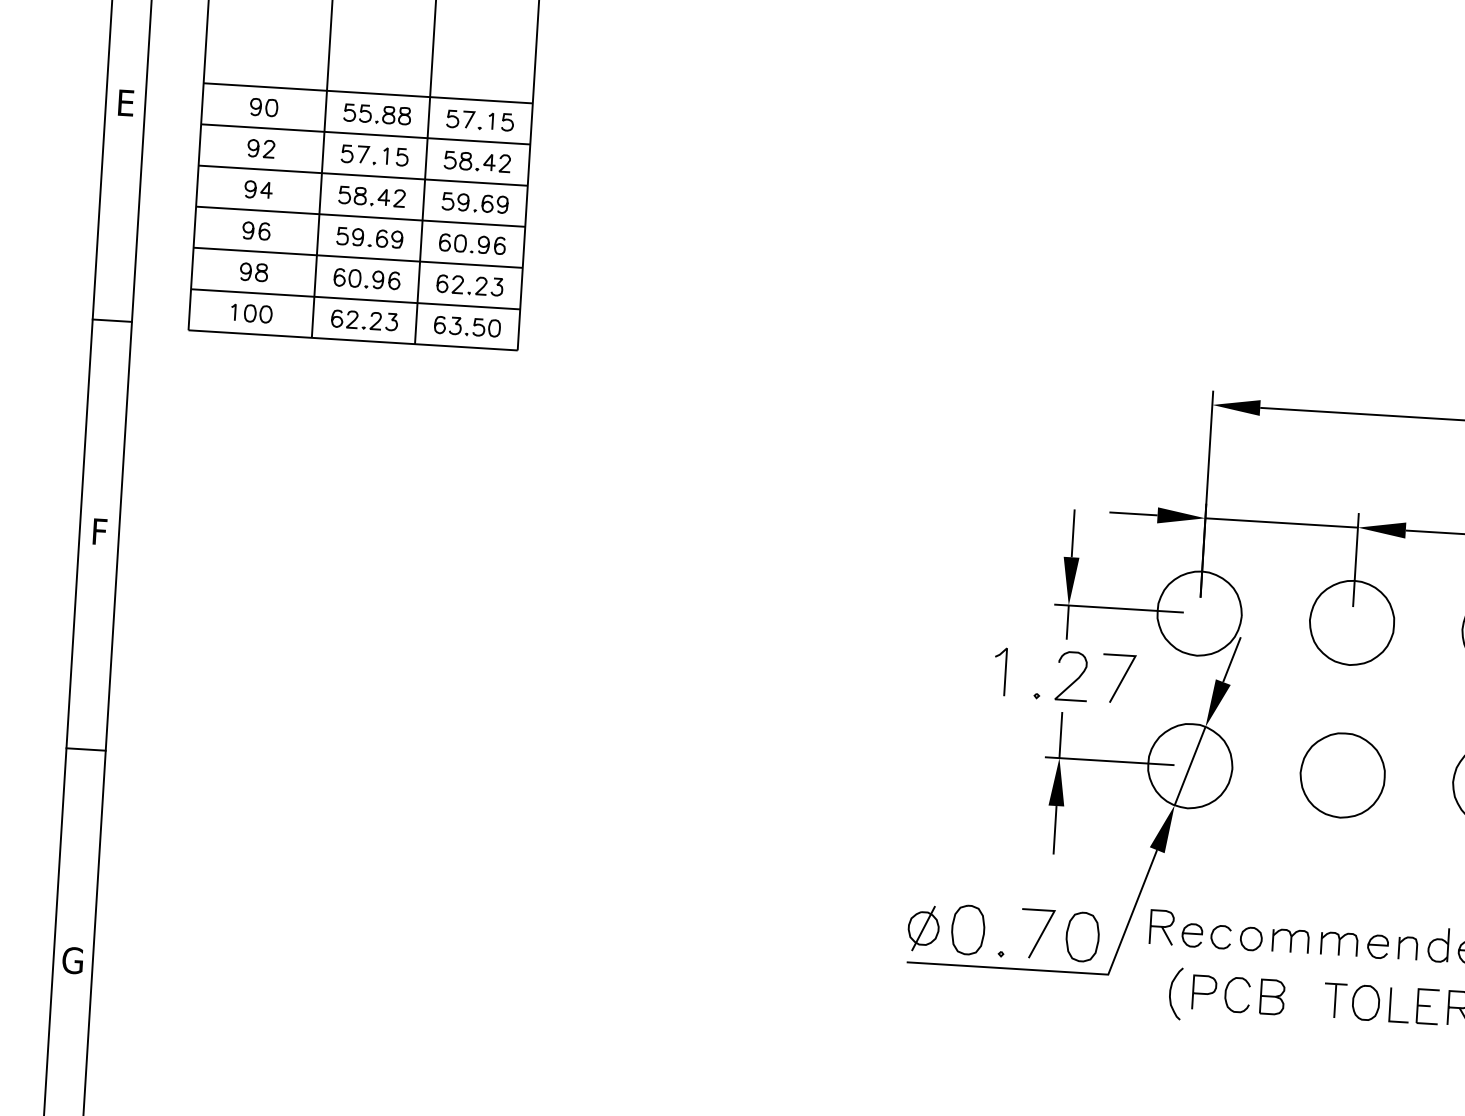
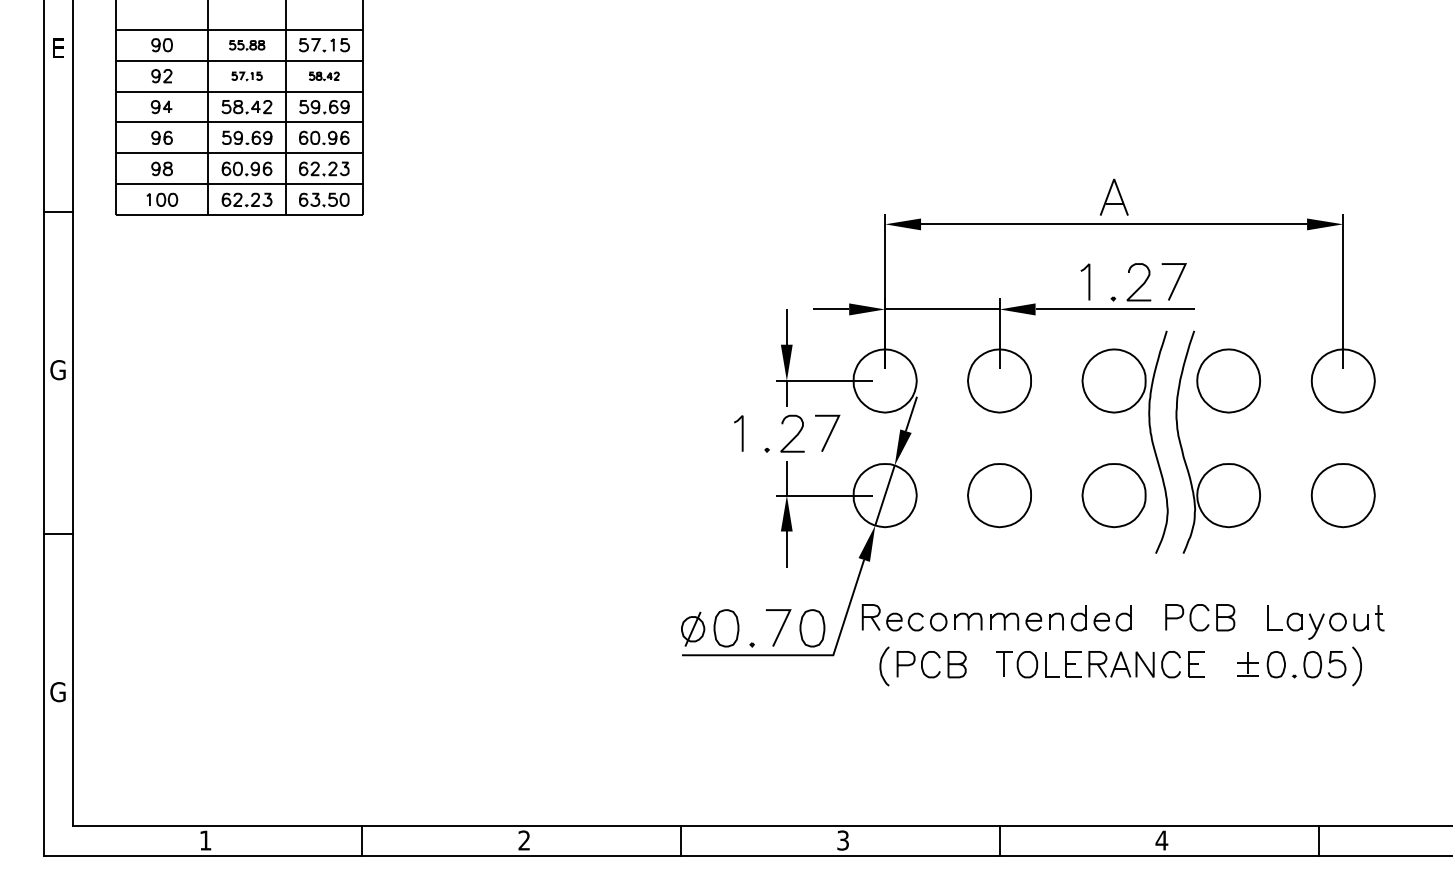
part: (376, 114) -> (246, 45), size x0.7
part: (373, 156) -> (246, 76), size x0.6
part: (477, 162) -> (324, 76), size x0.6
text: (98, 532) -> (57, 370), F -> G

